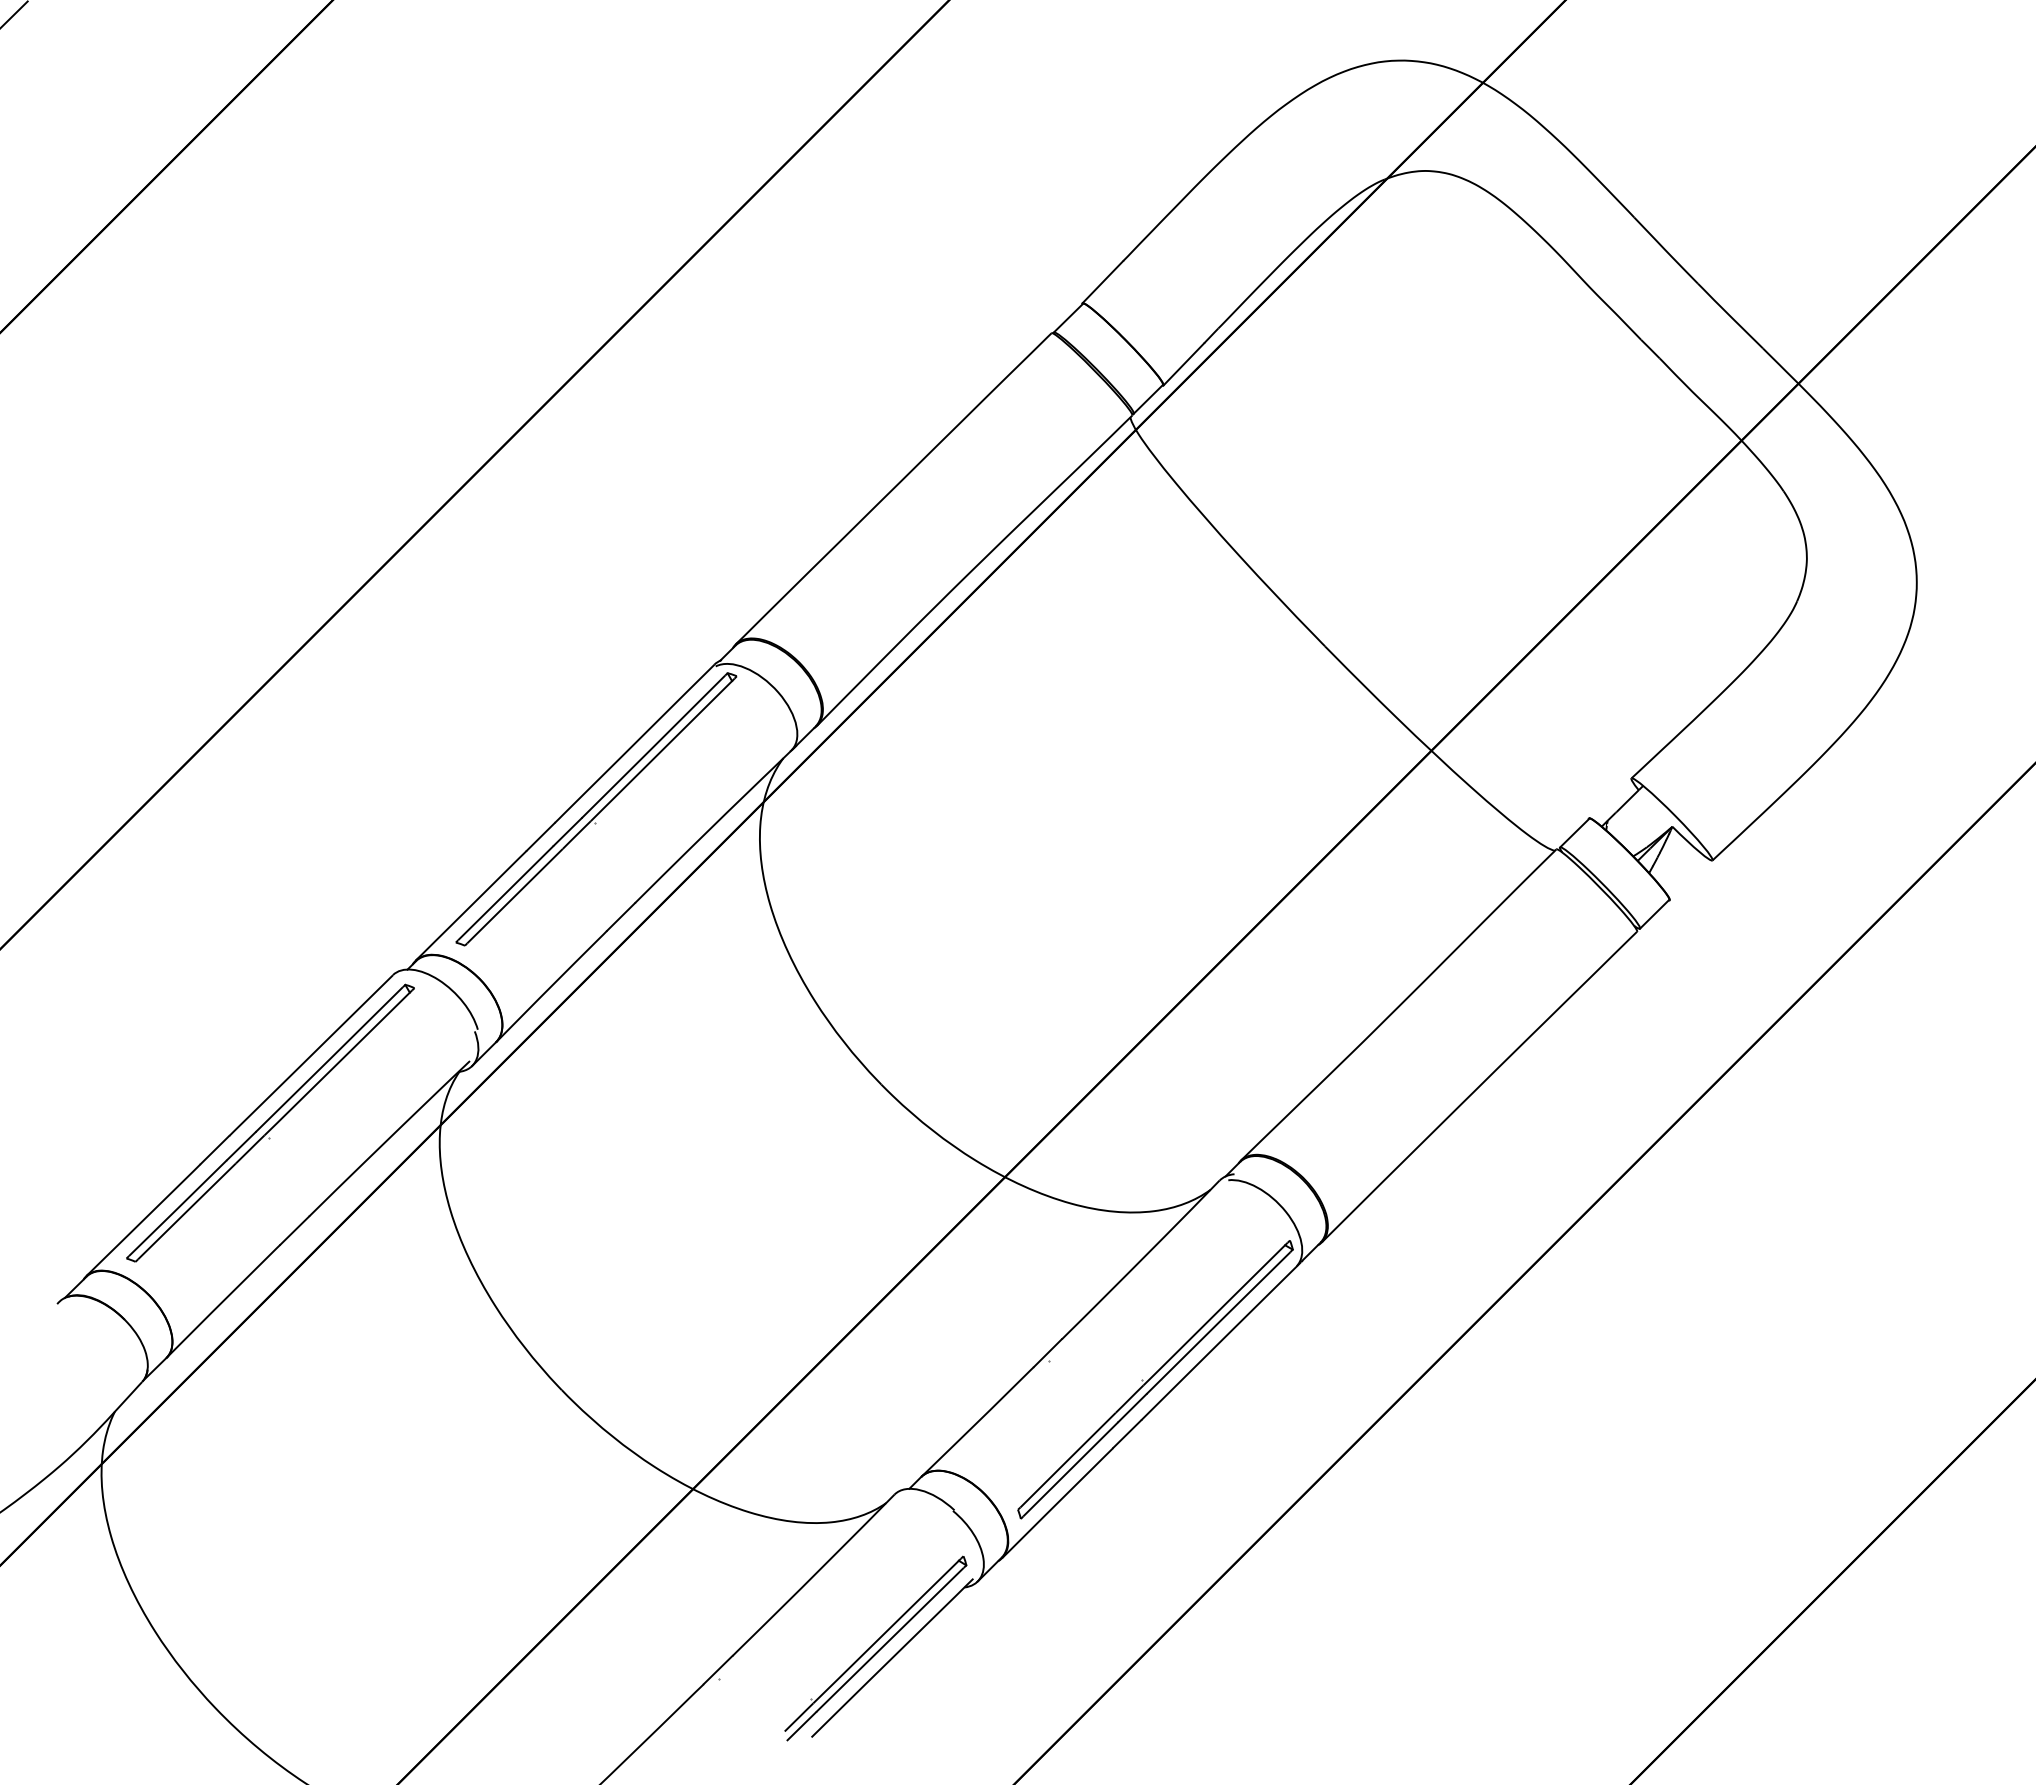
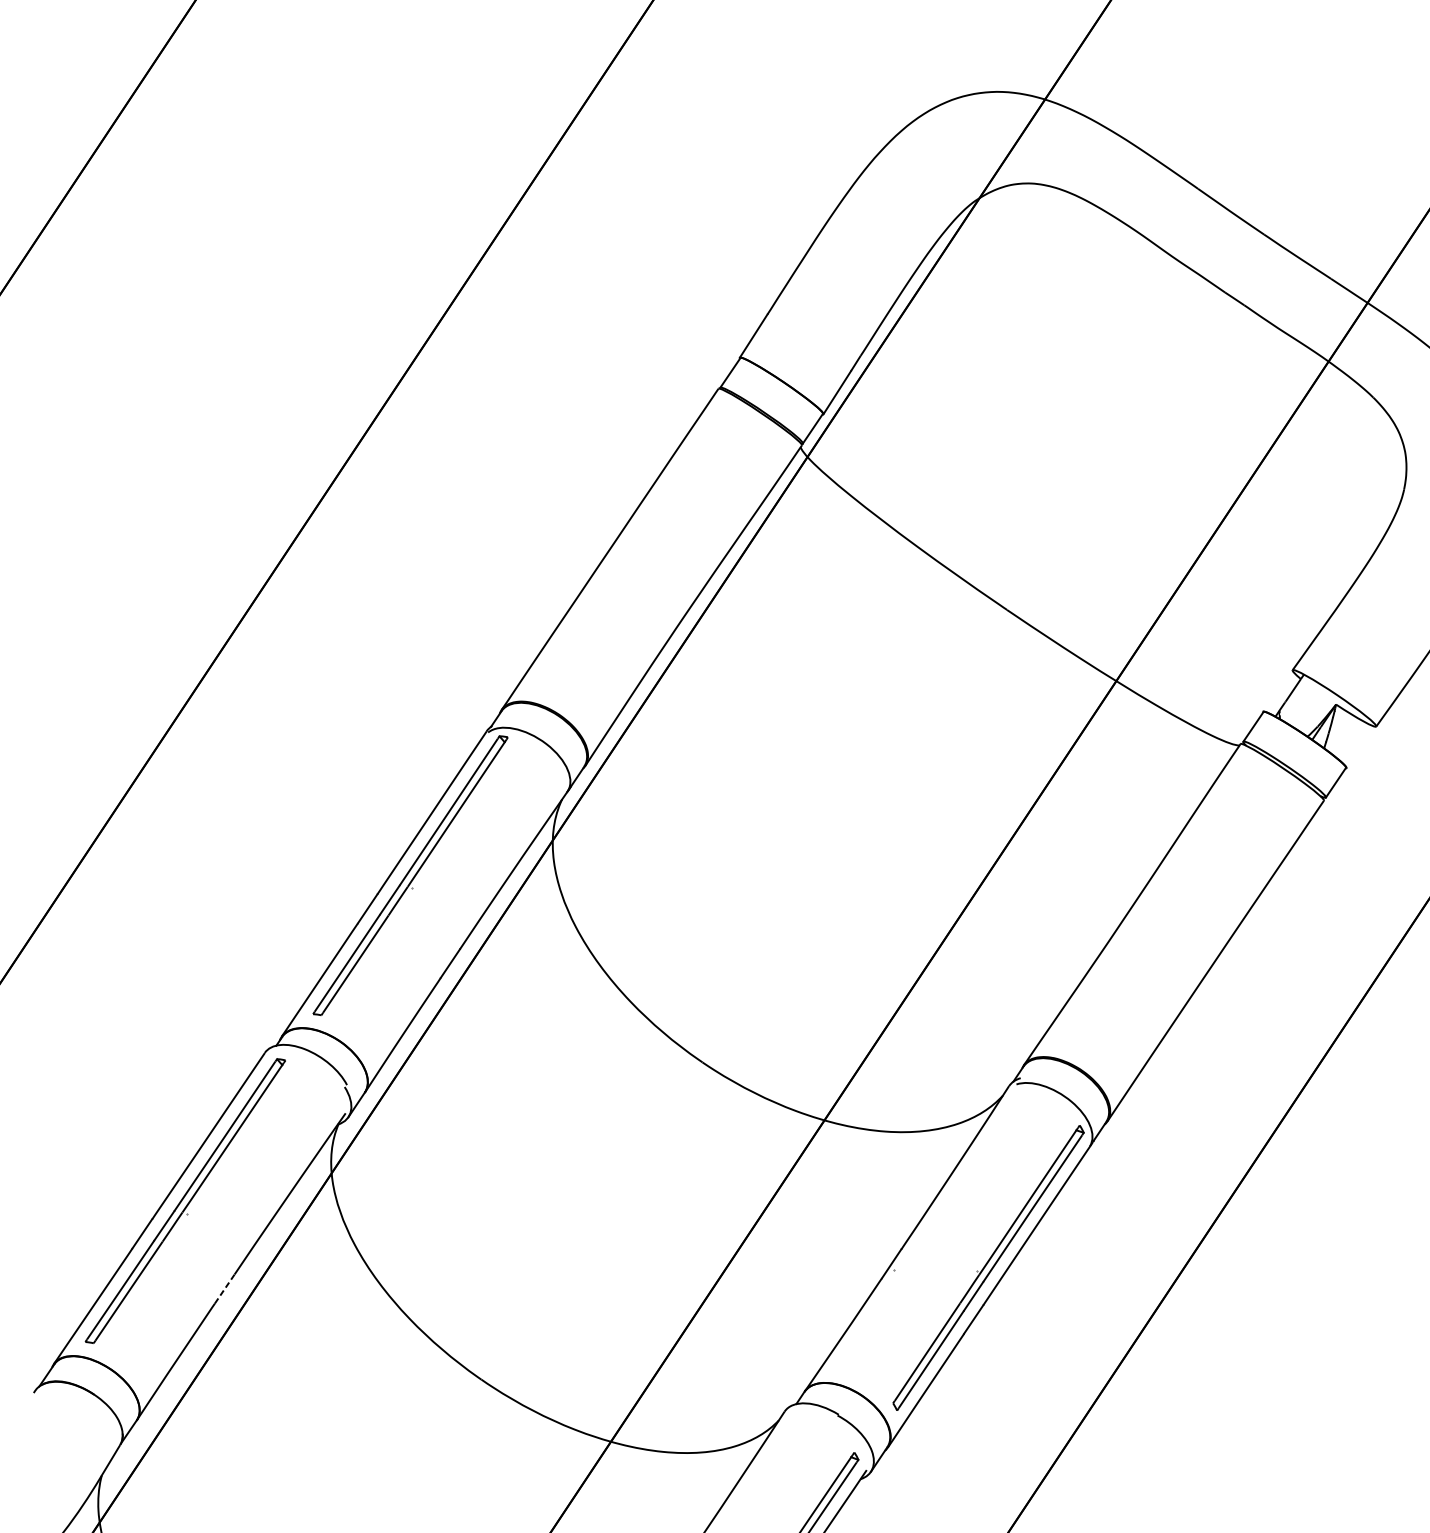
line: (295, 1230) -> (225, 1288), solid -> dashed

